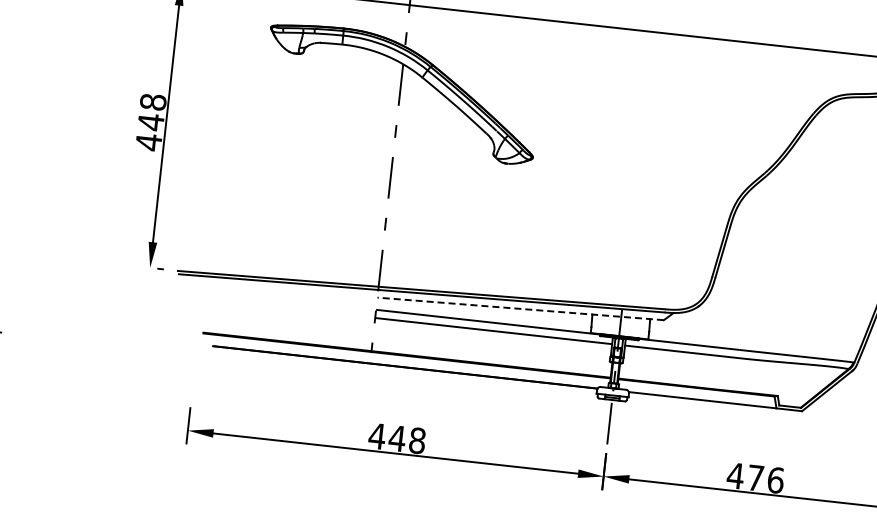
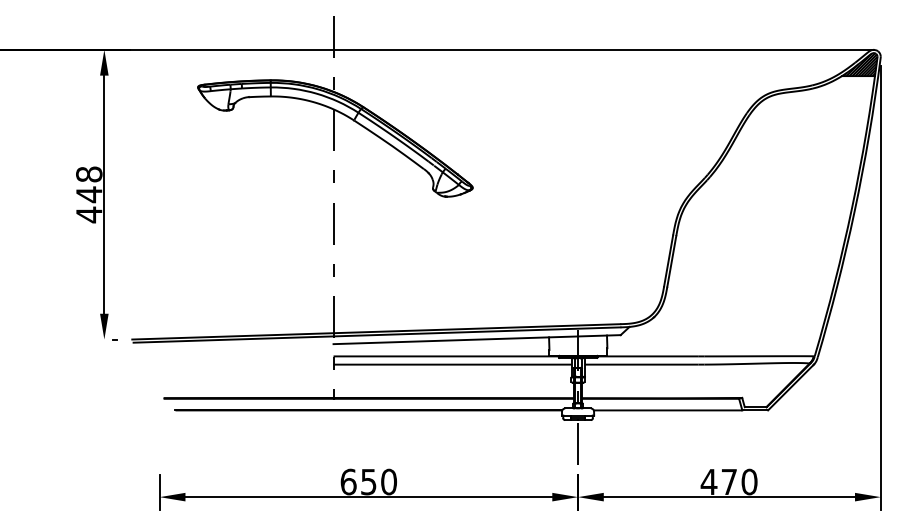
line: (521, 308) -> (477, 339), dashed -> solid
text: (397, 437) -> (368, 481), 448 -> 650
text: (775, 479) -> (749, 481), 476 -> 470

